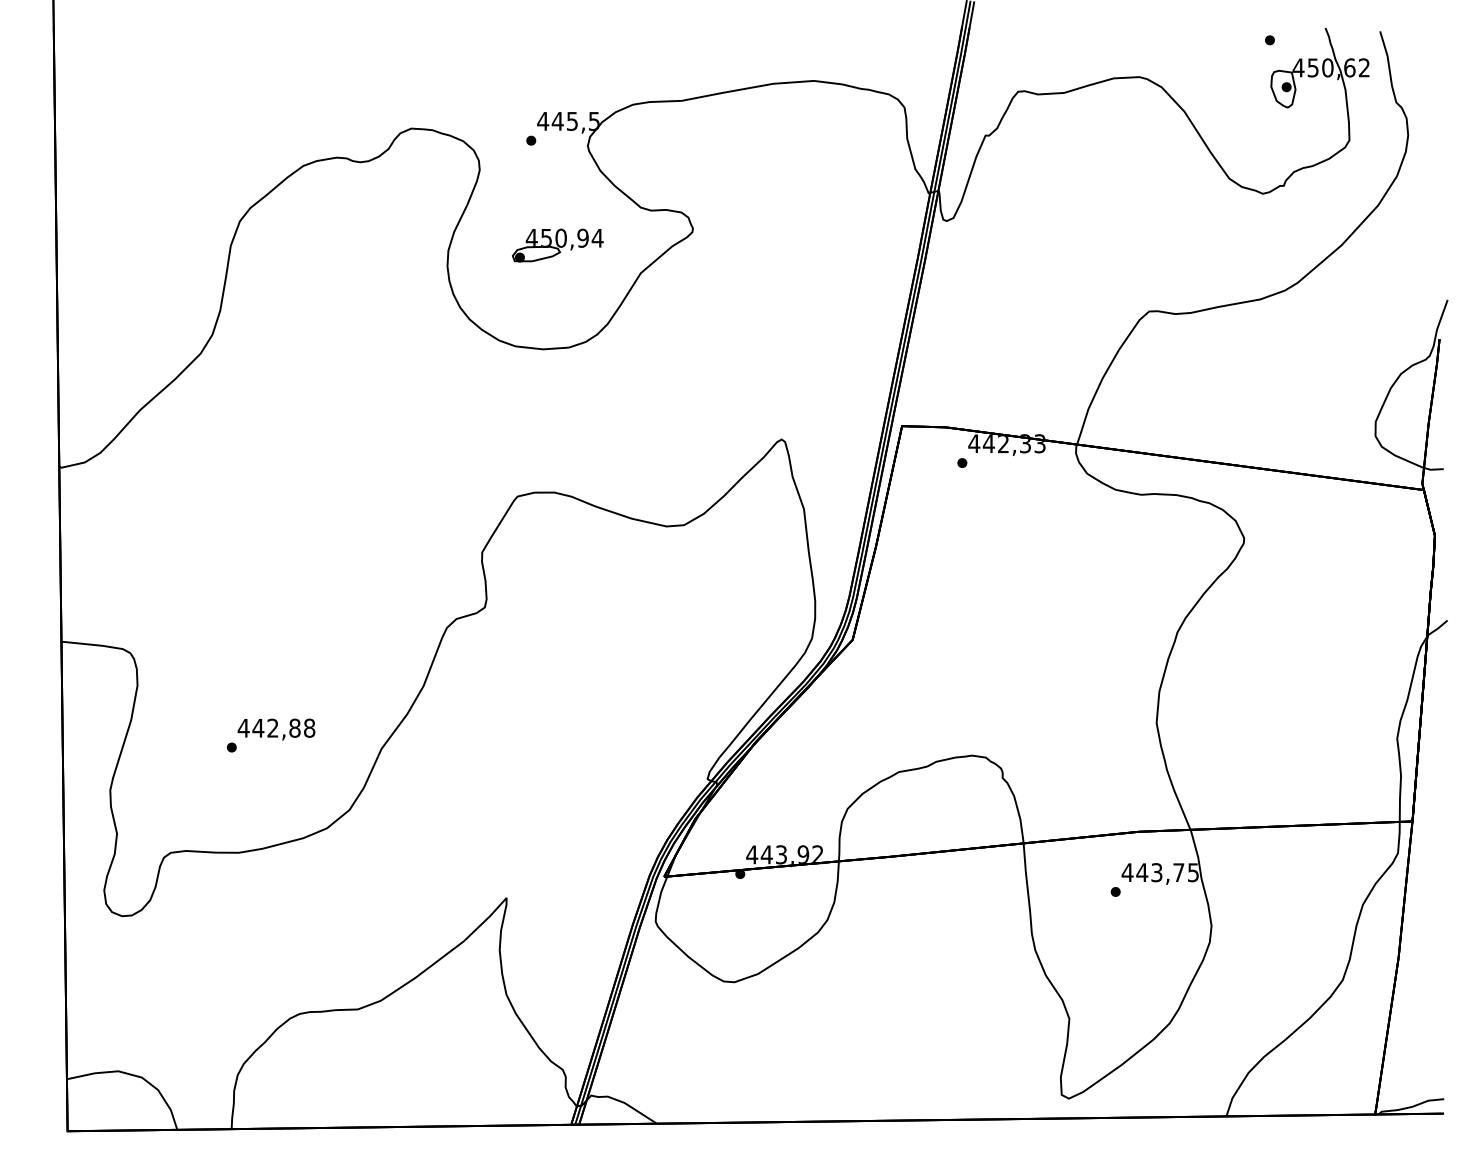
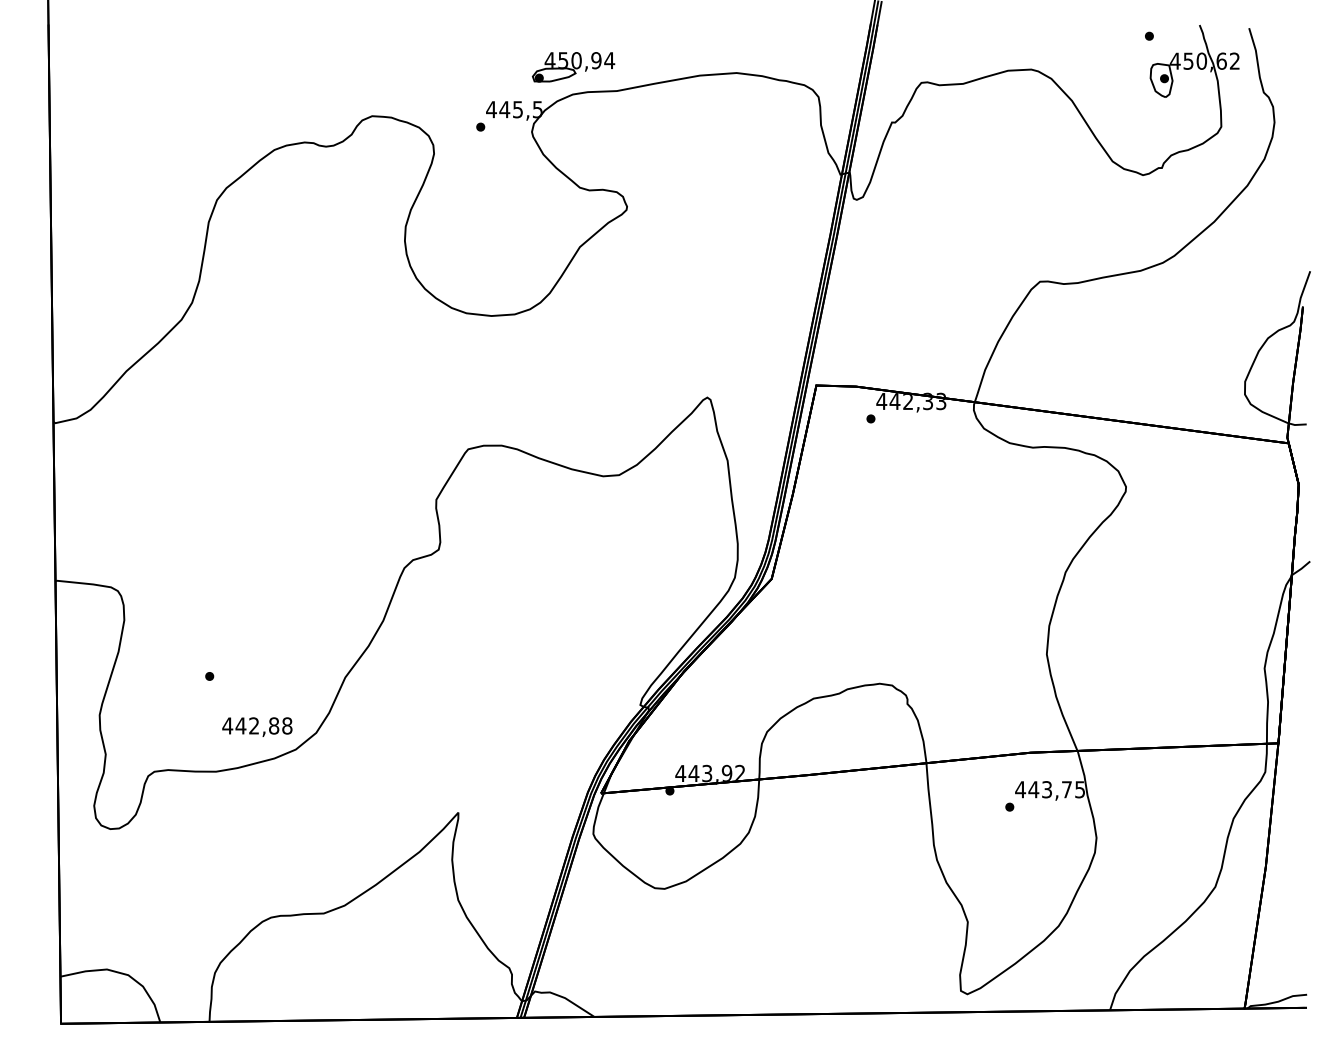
part: (557, 245) -> (573, 67), moved
text: (276, 729) -> (257, 727), moved

